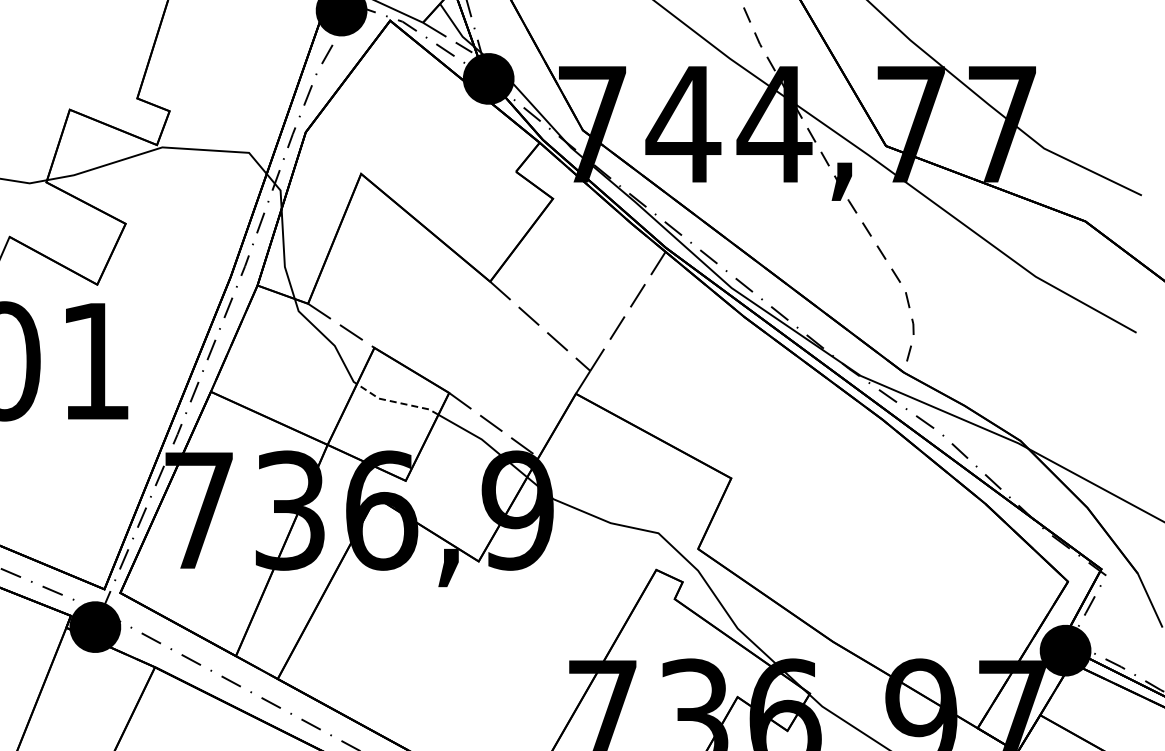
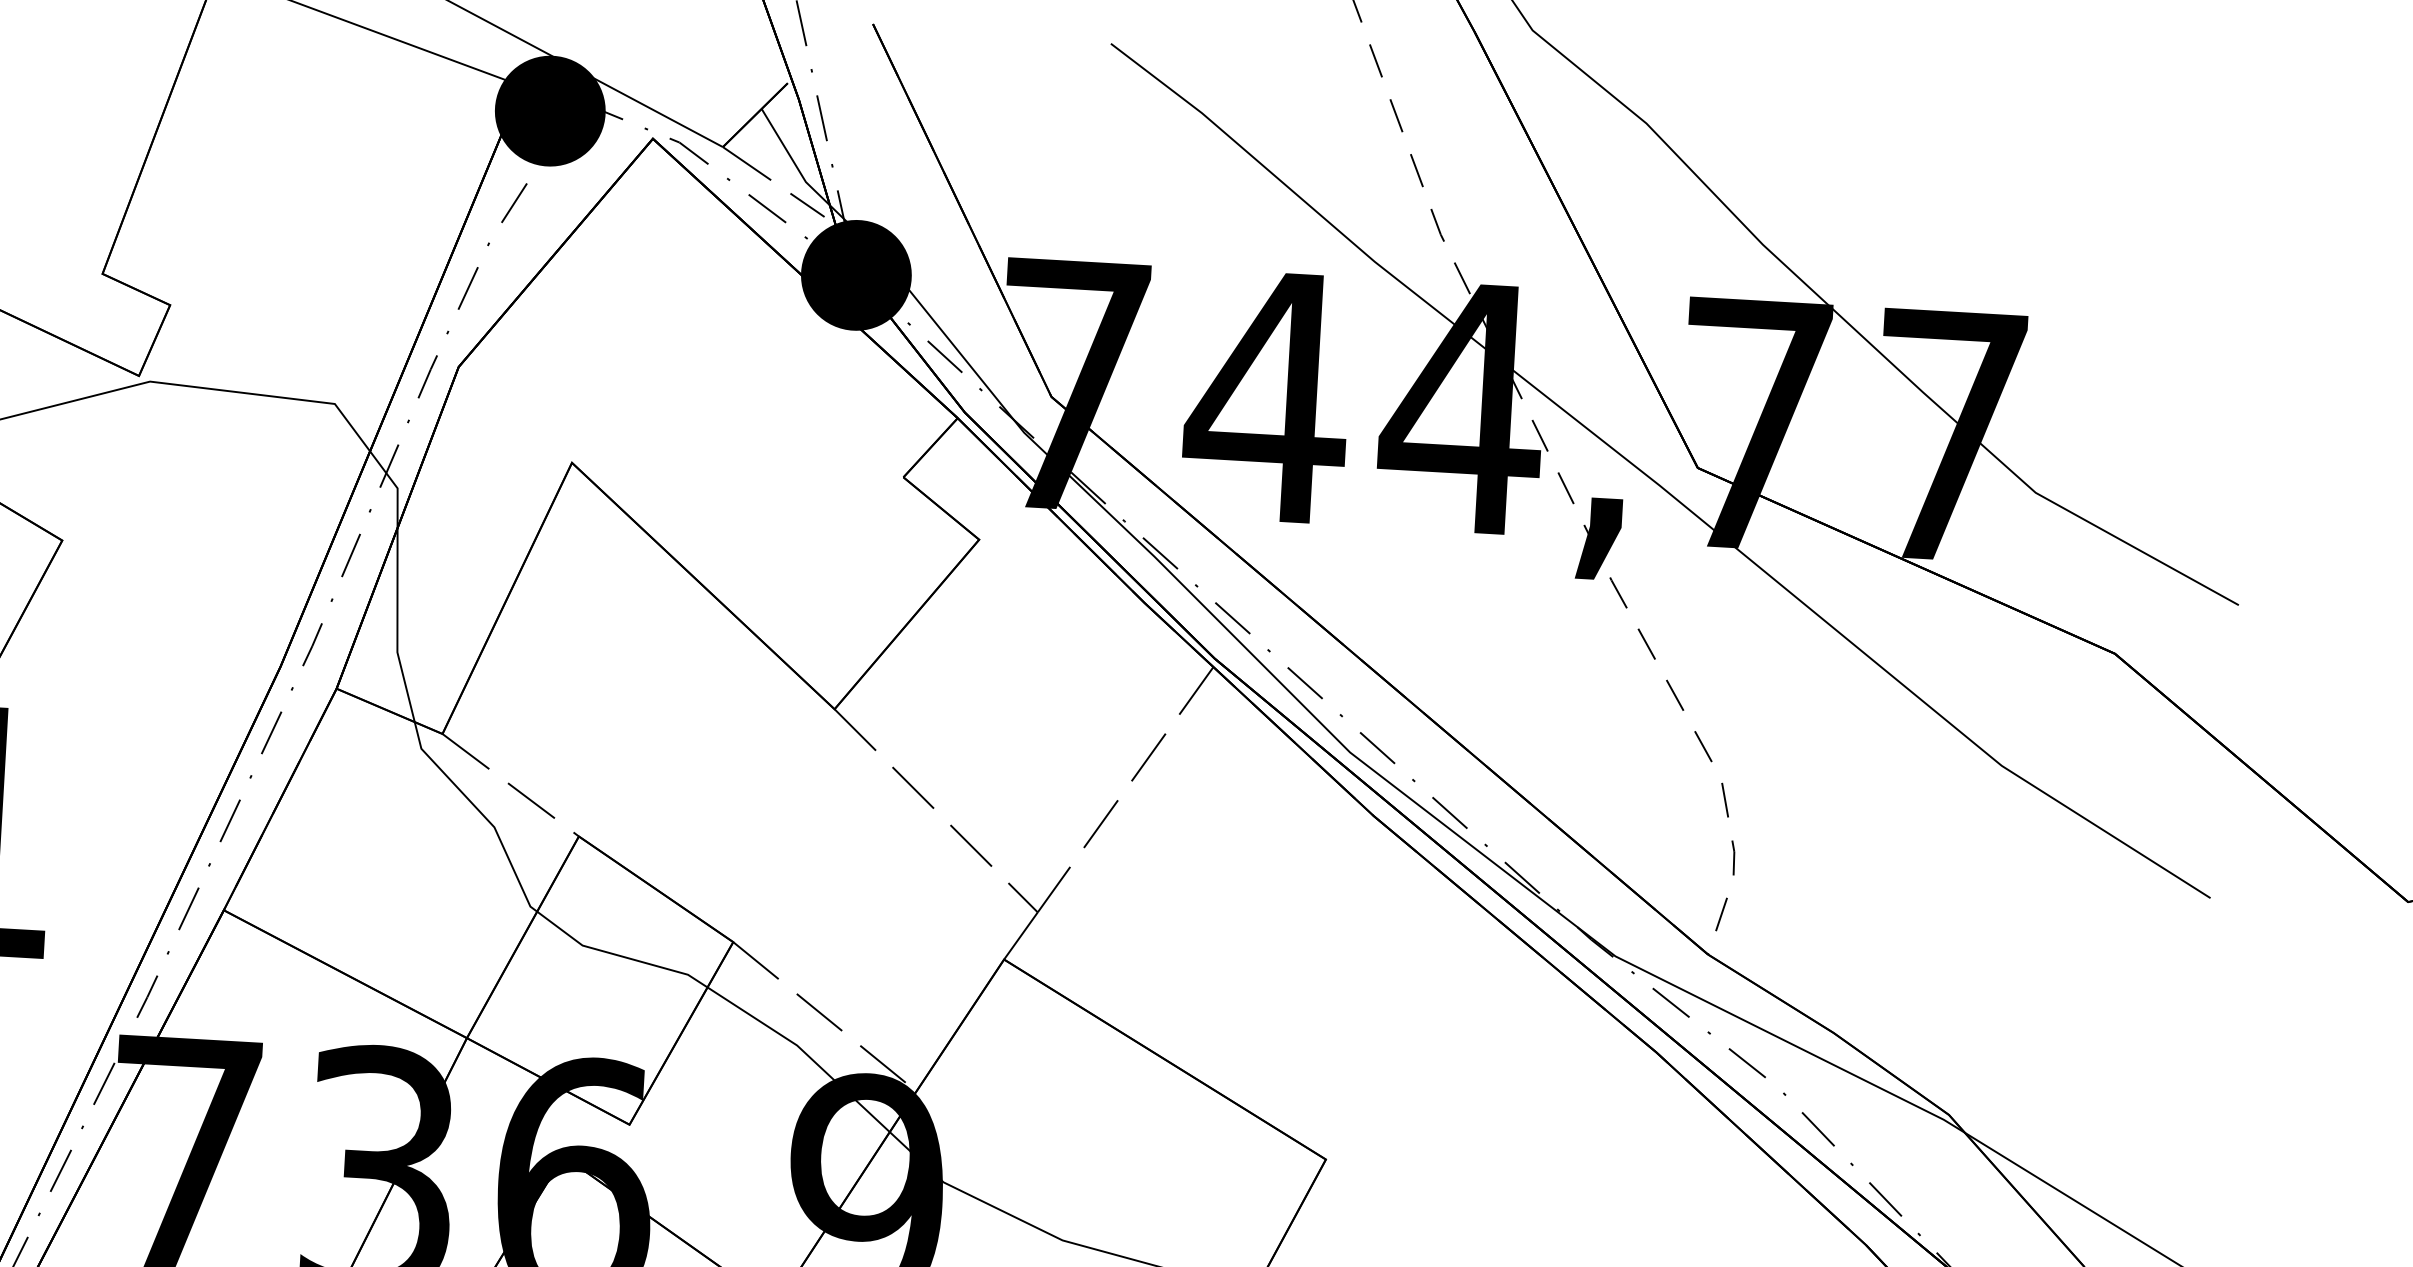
line: (396, 402) -> (619, 955), dashed -> solid

